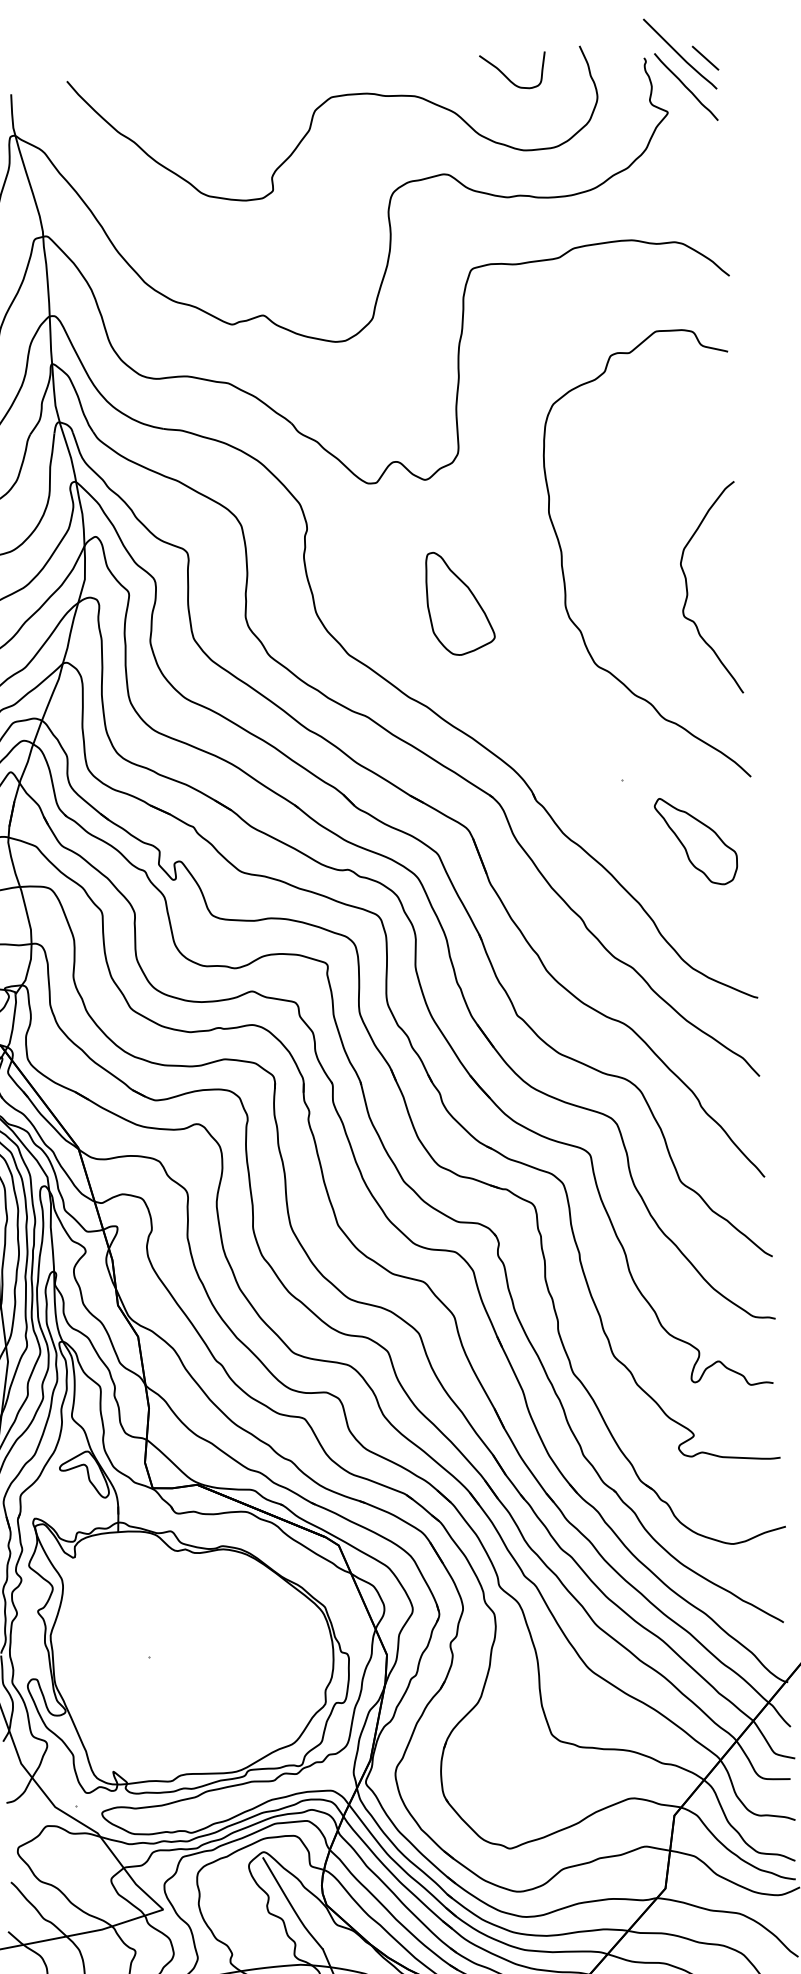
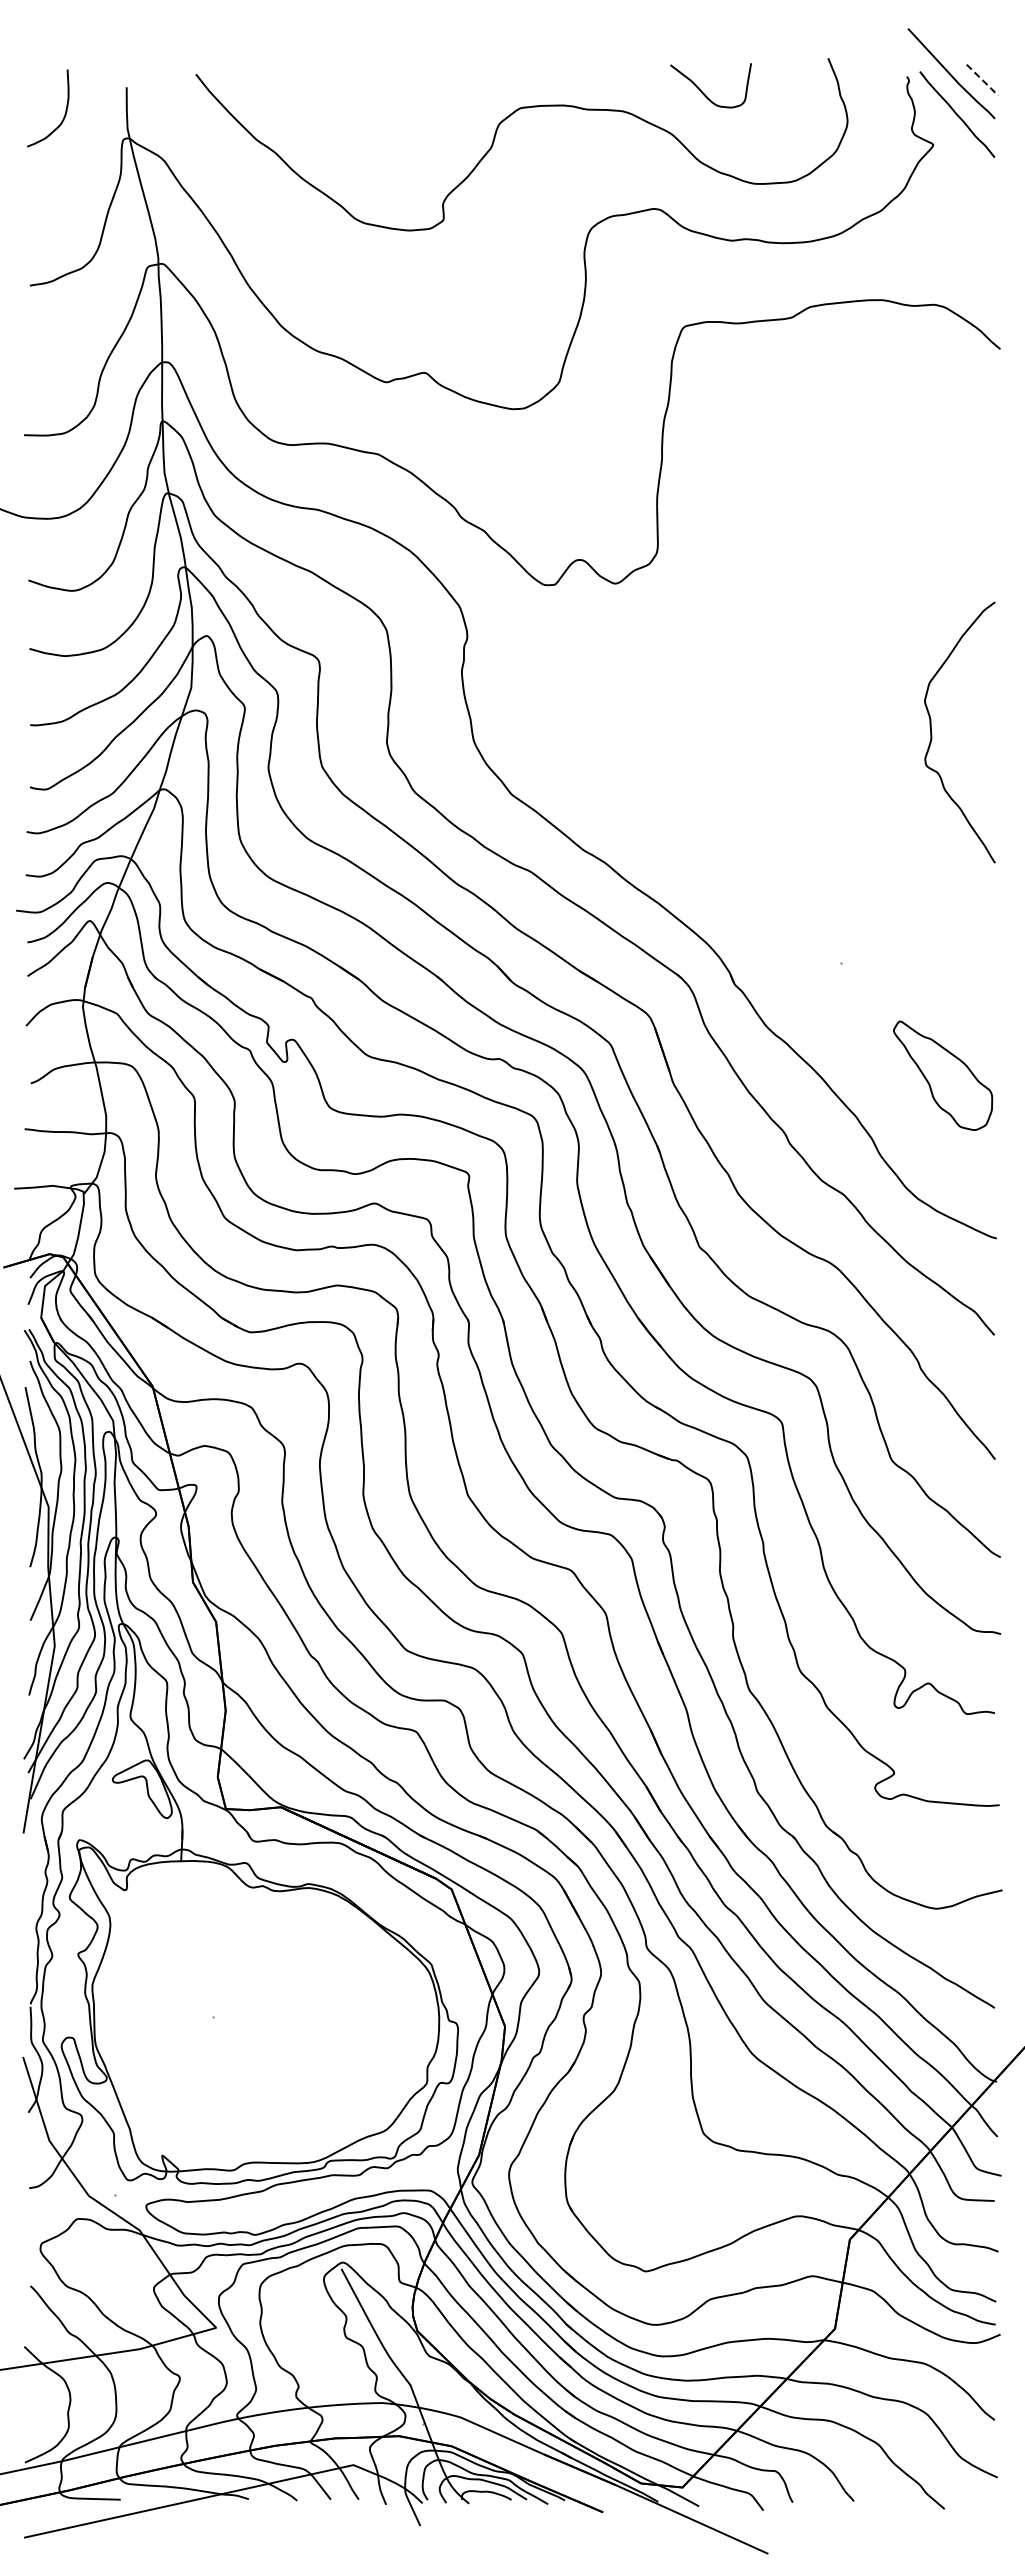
line: (705, 58) -> (982, 80), solid -> dashed
curve: (507, 76) -> (703, 92), moved
part: (563, 569) -> (780, 701), removed
part: (460, 602) -> (651, 736), removed
part: (696, 841) -> (943, 1075), moved

